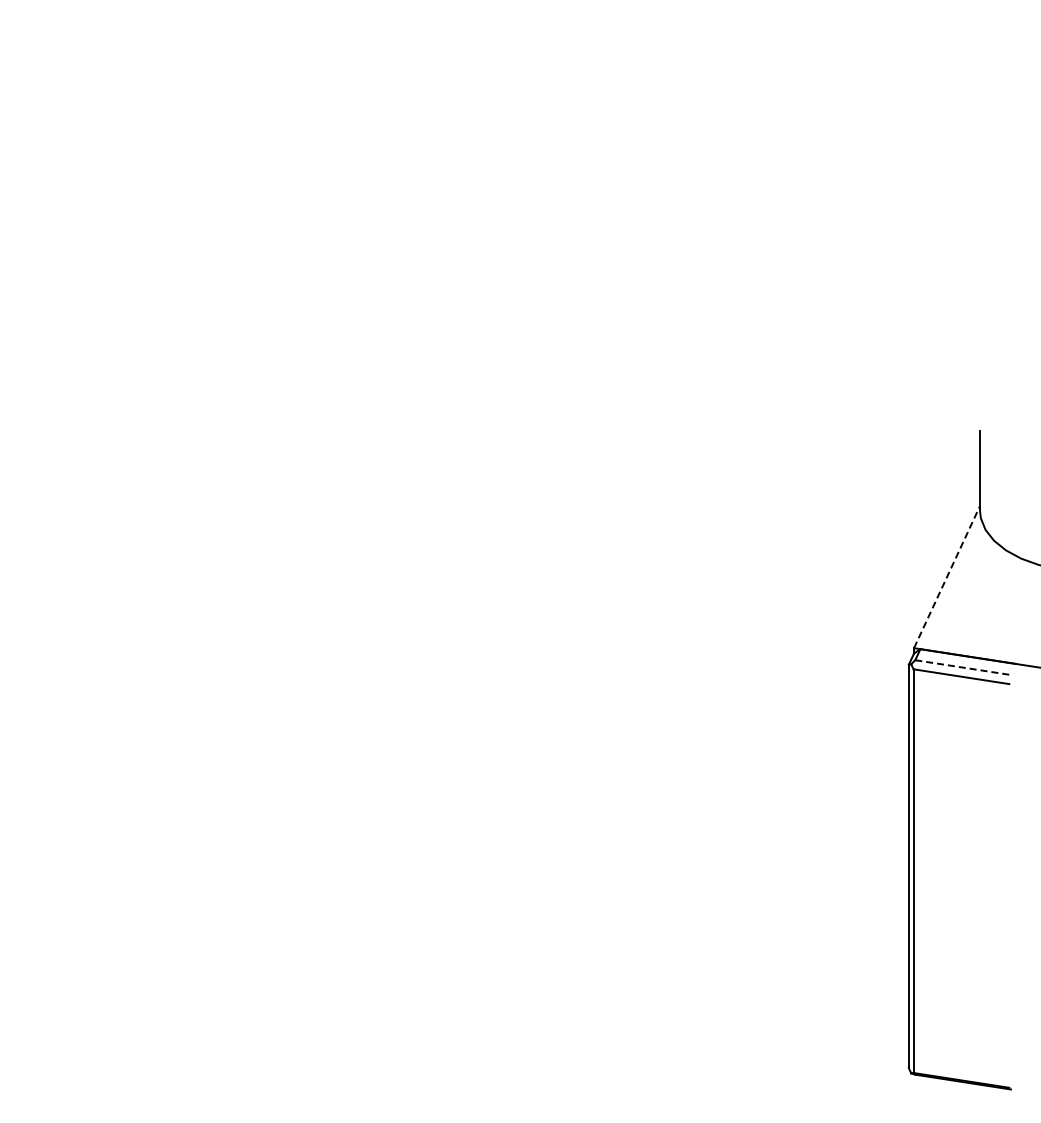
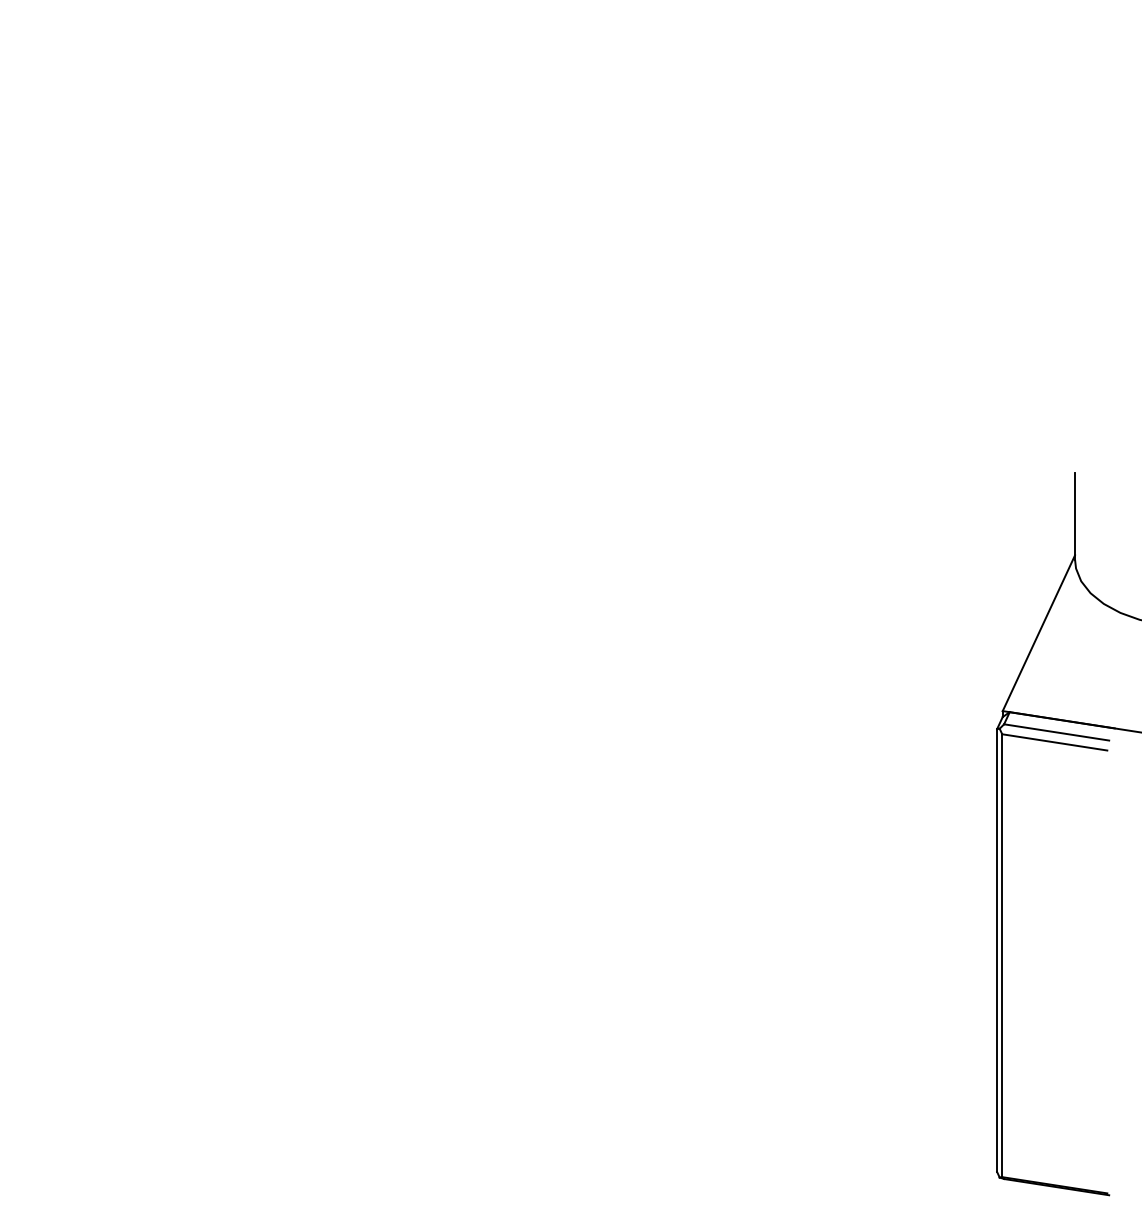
line: (947, 576) -> (1039, 632), dashed -> solid
line: (963, 667) -> (1057, 732), dashed -> solid

